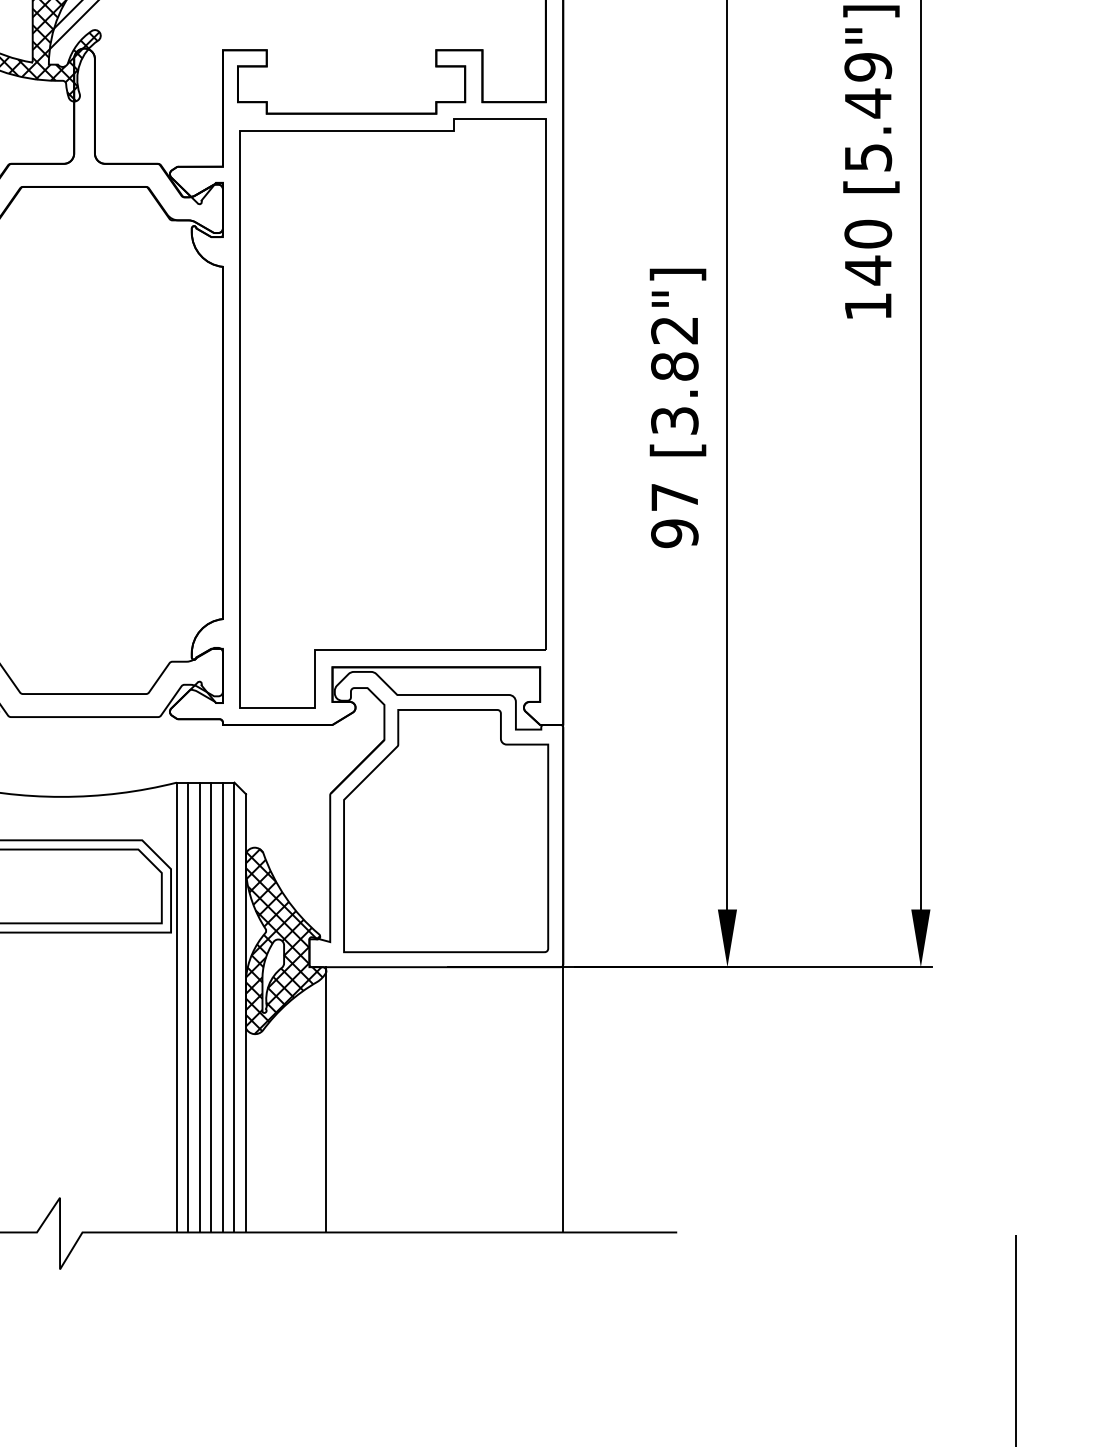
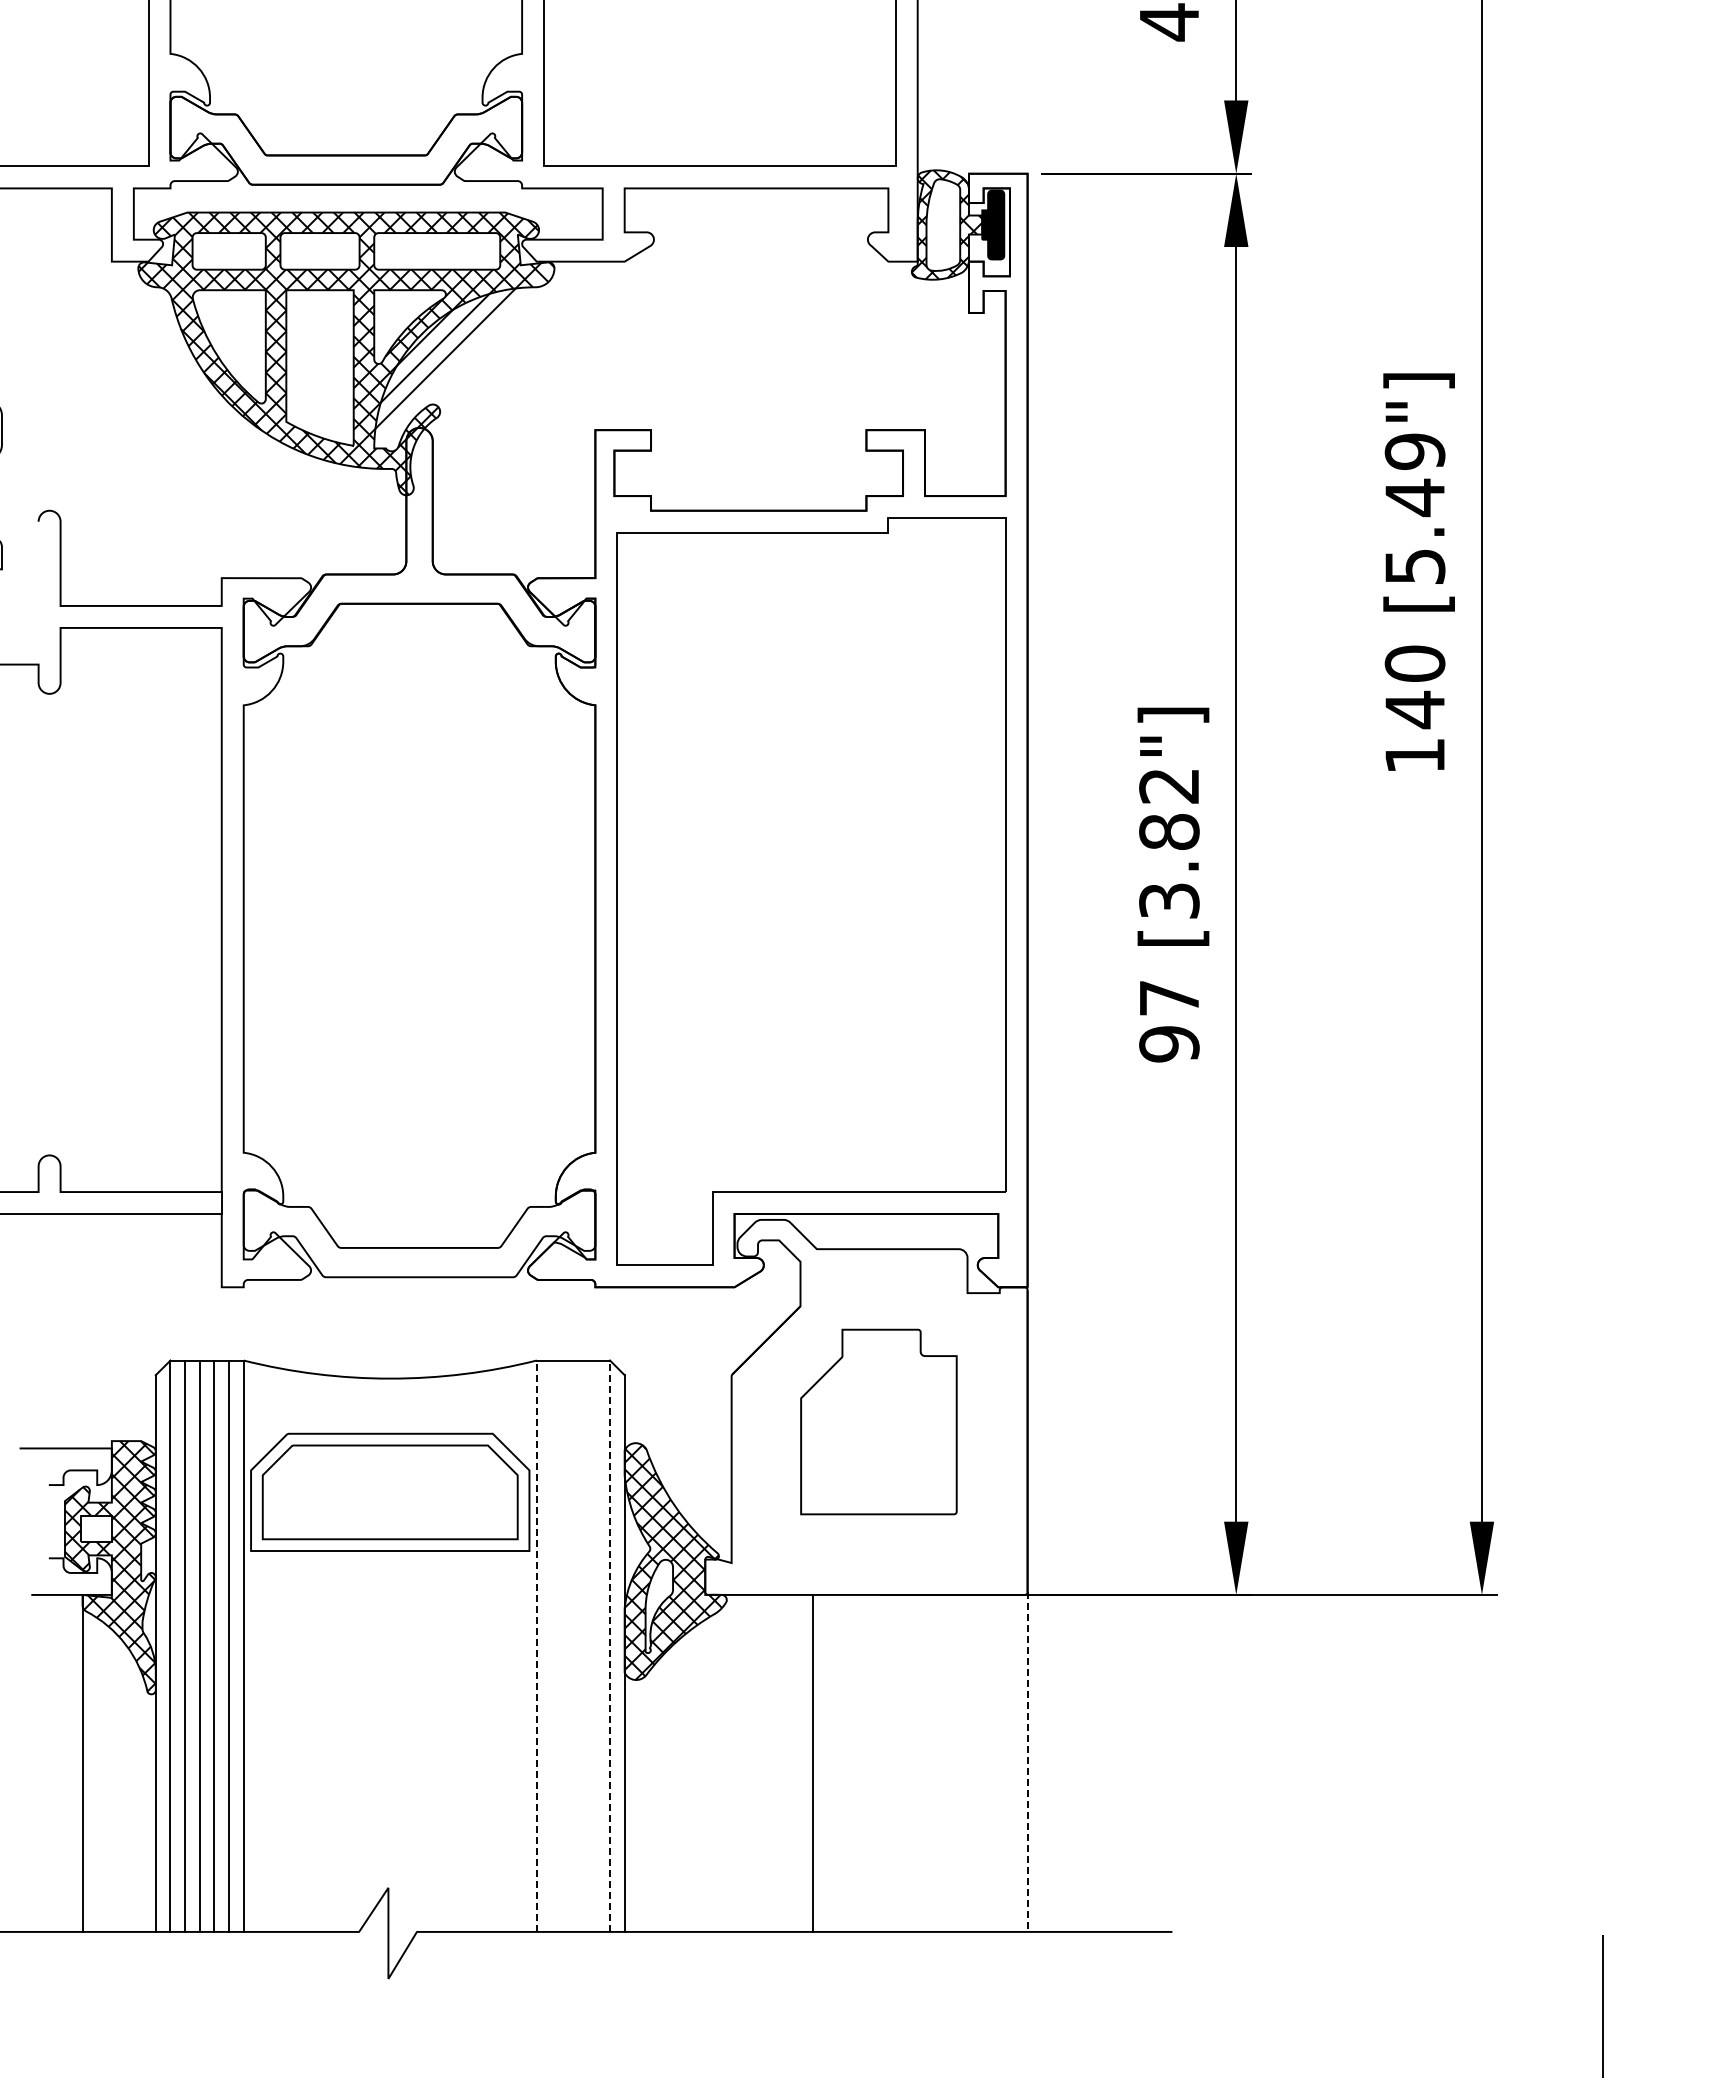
part: (445, 830) -> (878, 1421), size x0.6
line: (188, 1006) -> (551, 1645), removed
line: (200, 1006) -> (566, 1645), removed
line: (211, 1006) -> (580, 1645), removed
line: (223, 1006) -> (595, 1645), removed
line: (176, 1007) -> (536, 1646), solid -> dashed
line: (234, 1007) -> (610, 1646), solid -> dashed
line: (563, 1098) -> (1027, 1761), solid -> dashed
line: (326, 1099) -> (812, 1762), moved

